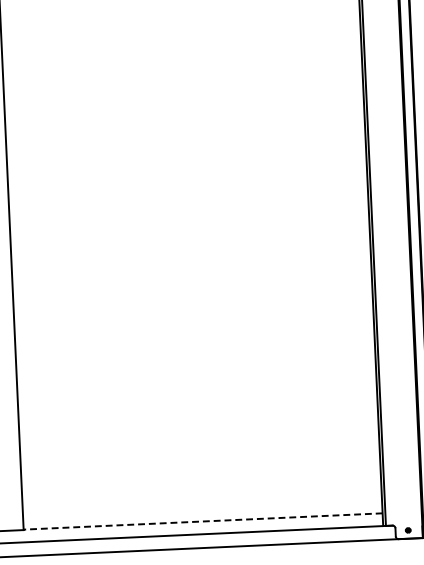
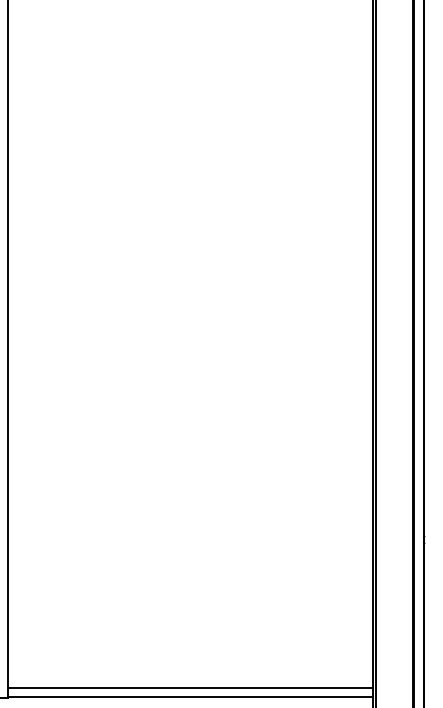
line: (202, 511) -> (190, 687), added
line: (203, 521) -> (190, 697), dashed -> solid

